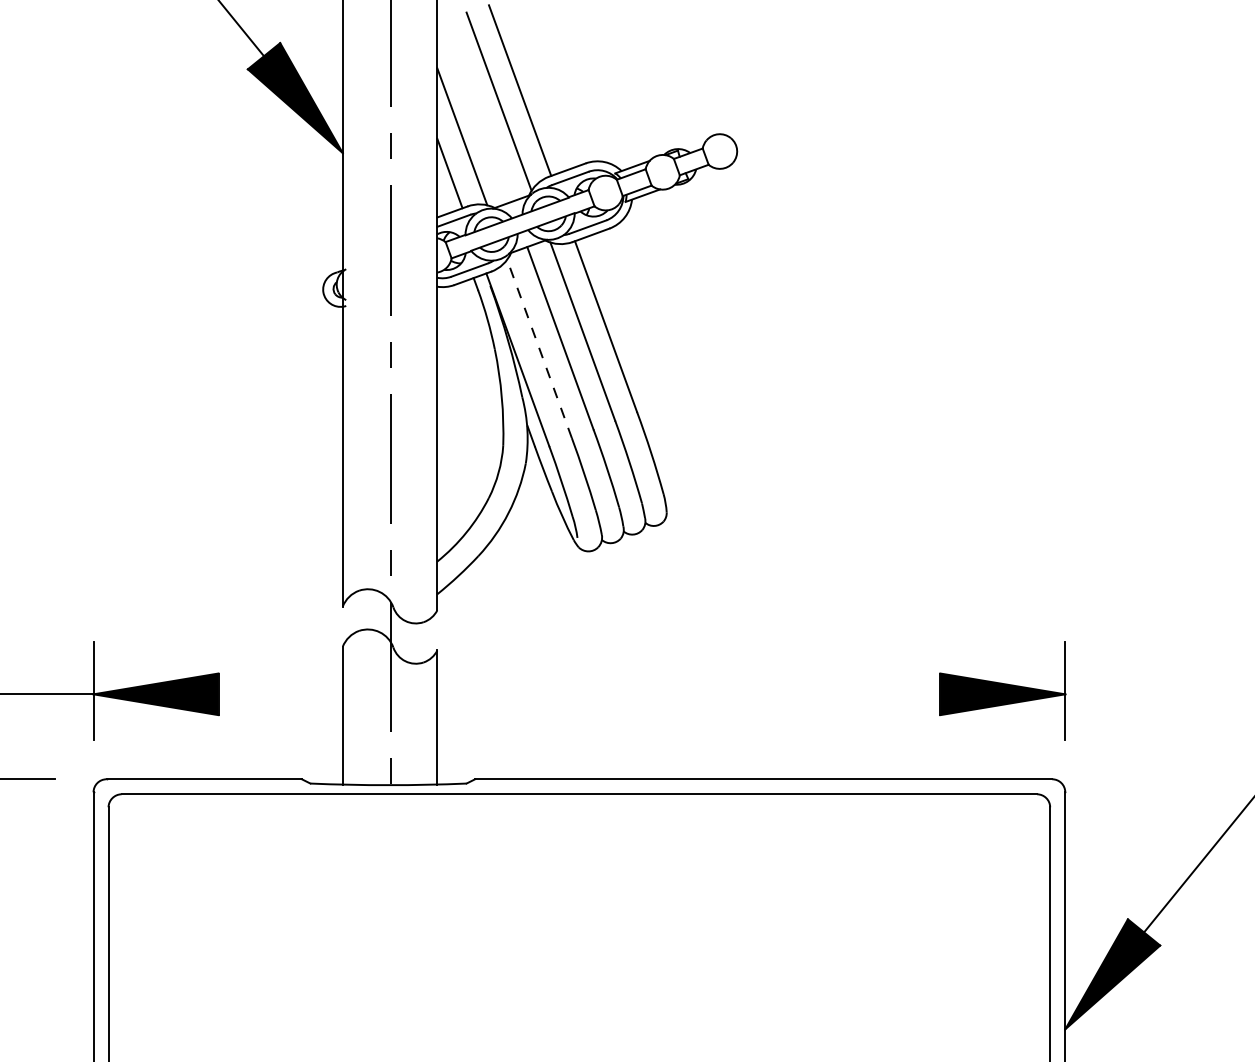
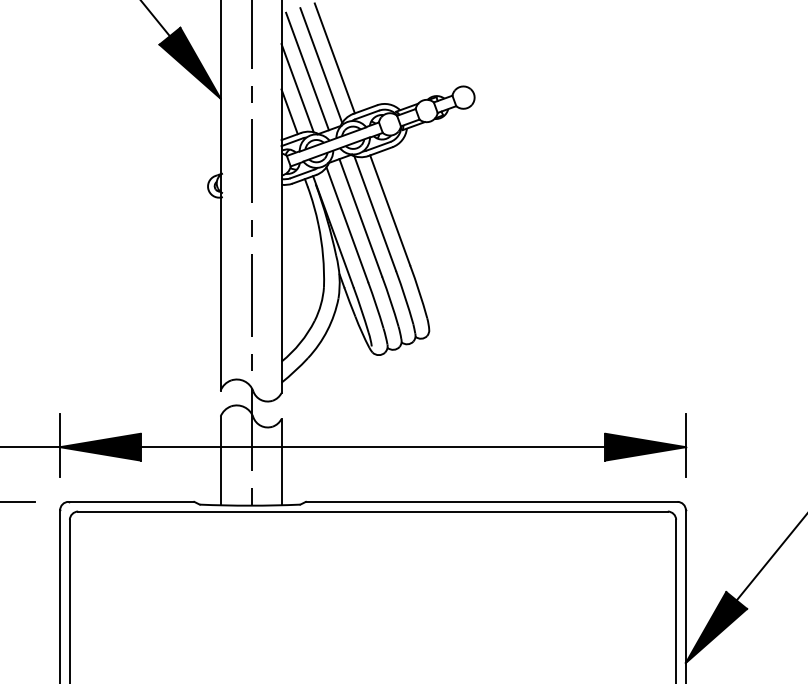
line: (477, 110) -> (307, 71), added
line: (539, 348) -> (347, 224), dashed -> solid
line: (578, 694) -> (372, 447), added

